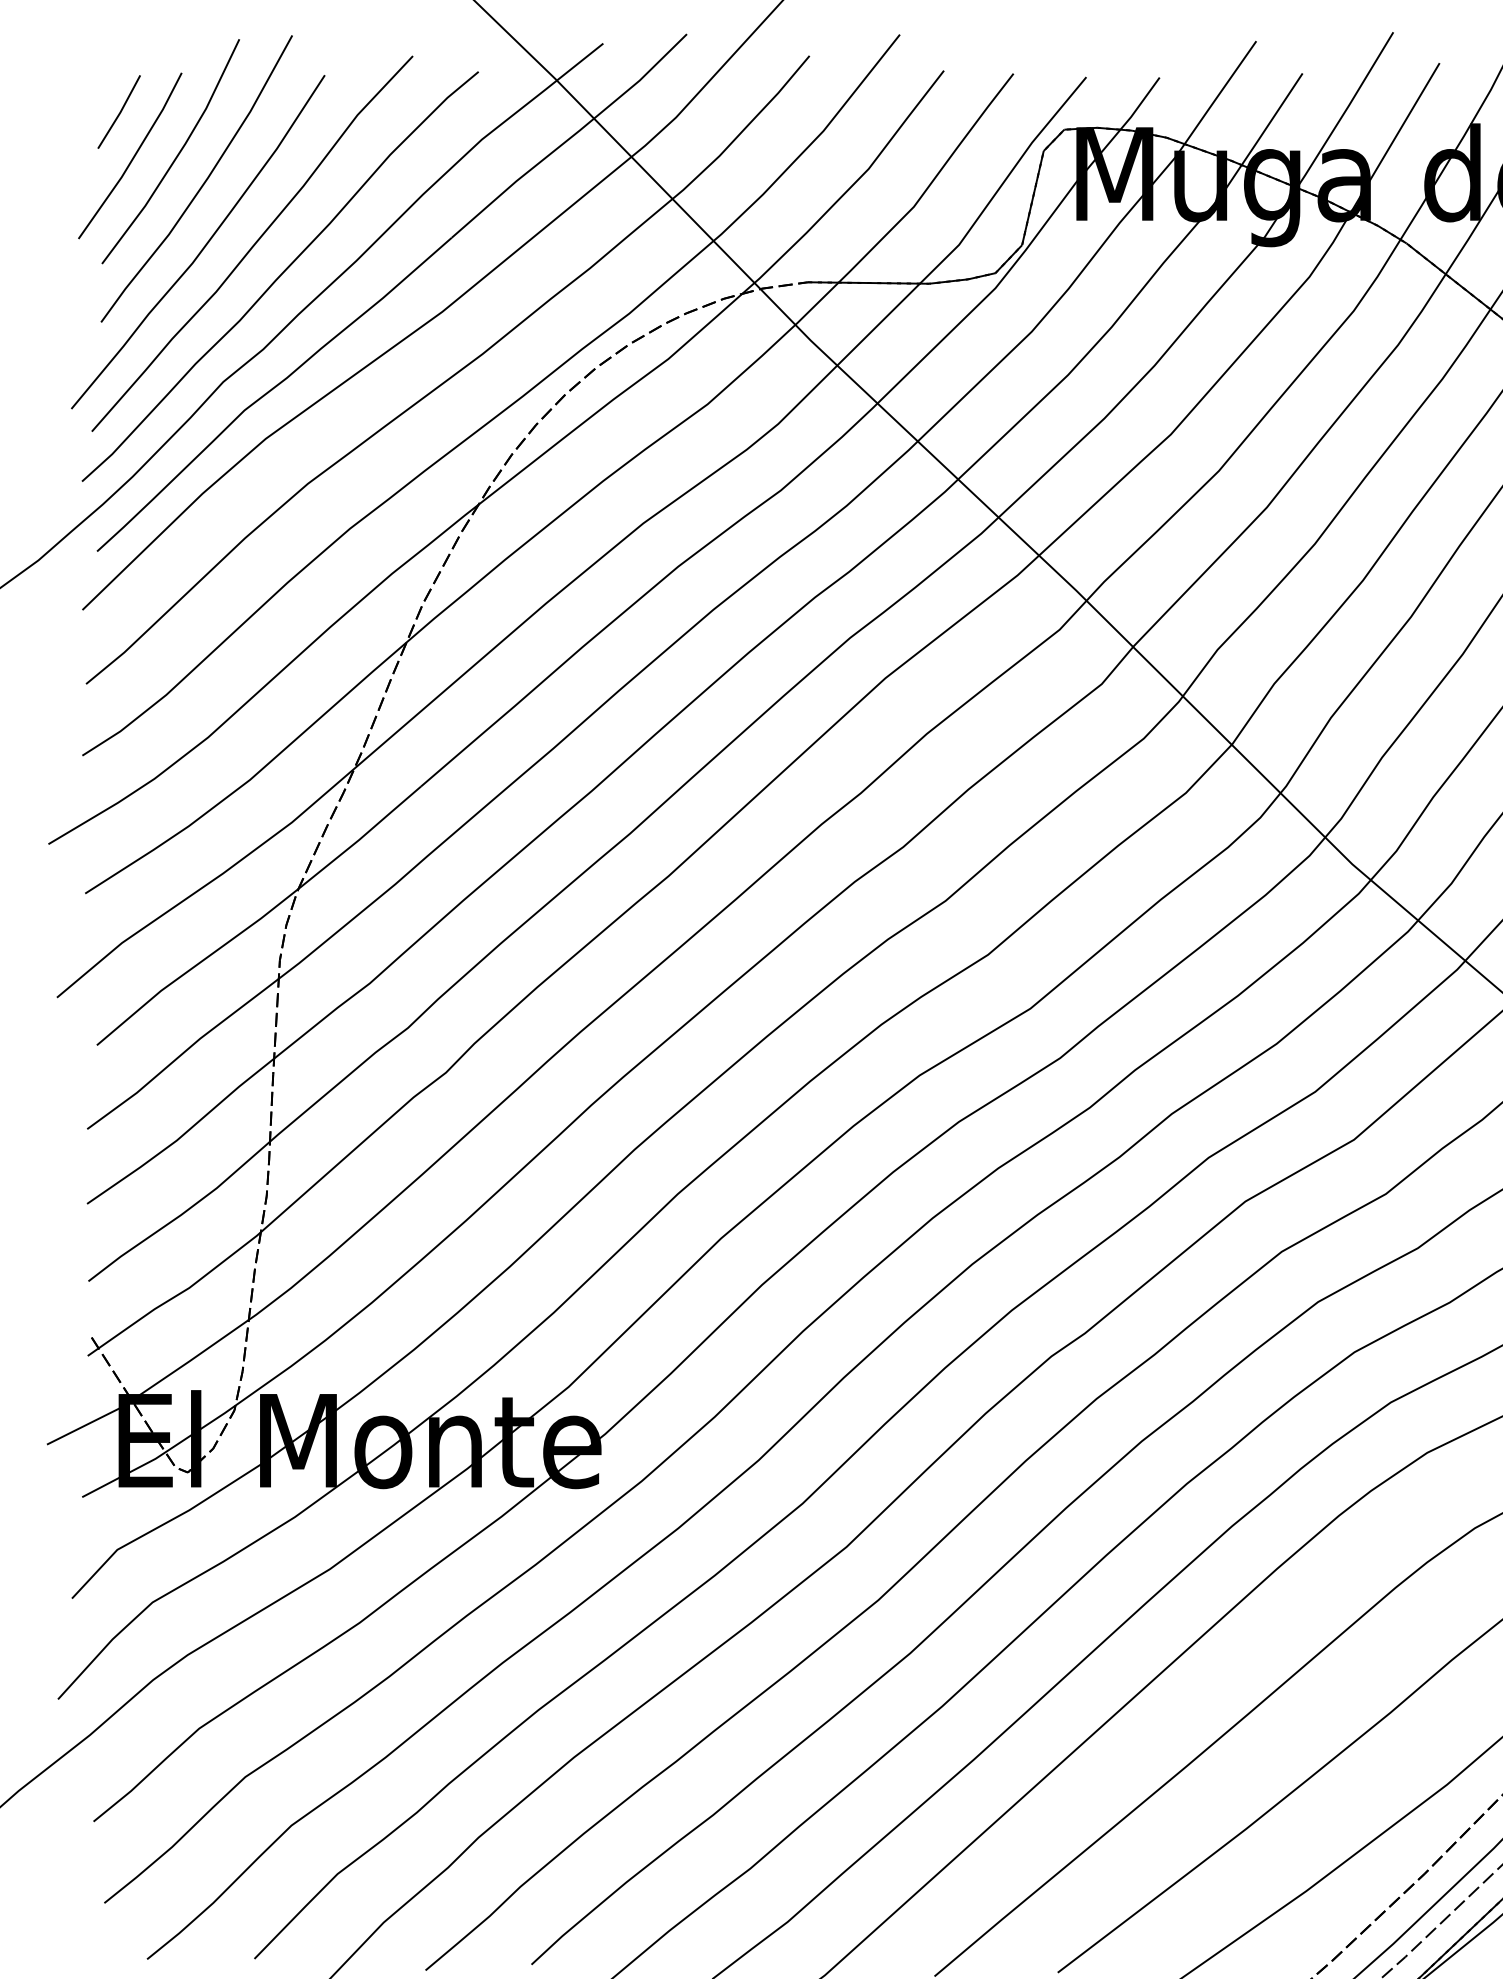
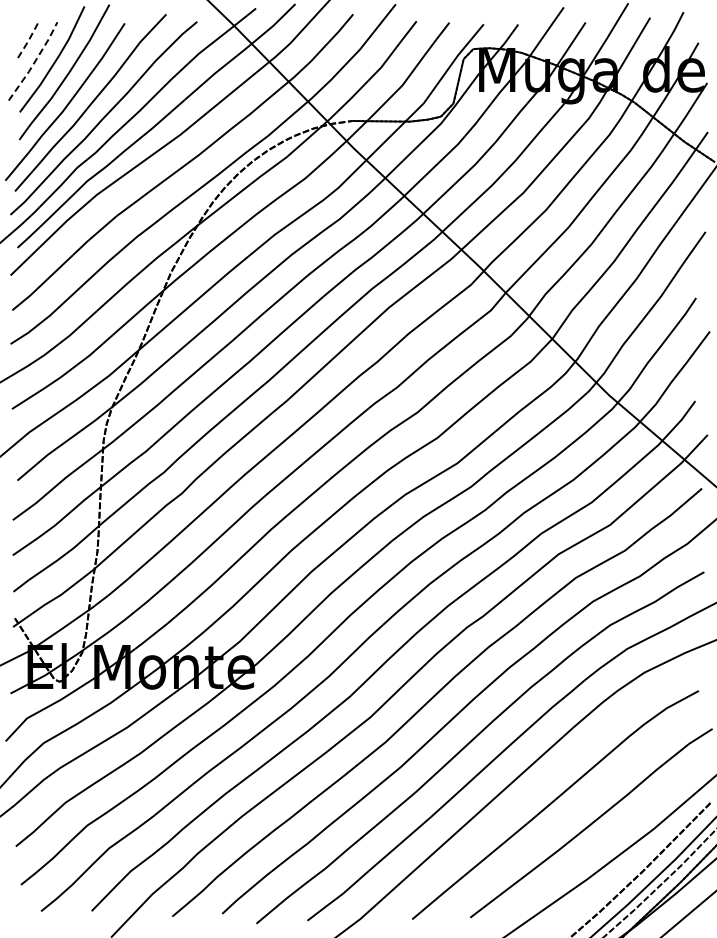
line: (120, 111) -> (28, 40), solid -> dashed
line: (133, 158) -> (34, 62), solid -> dashed

